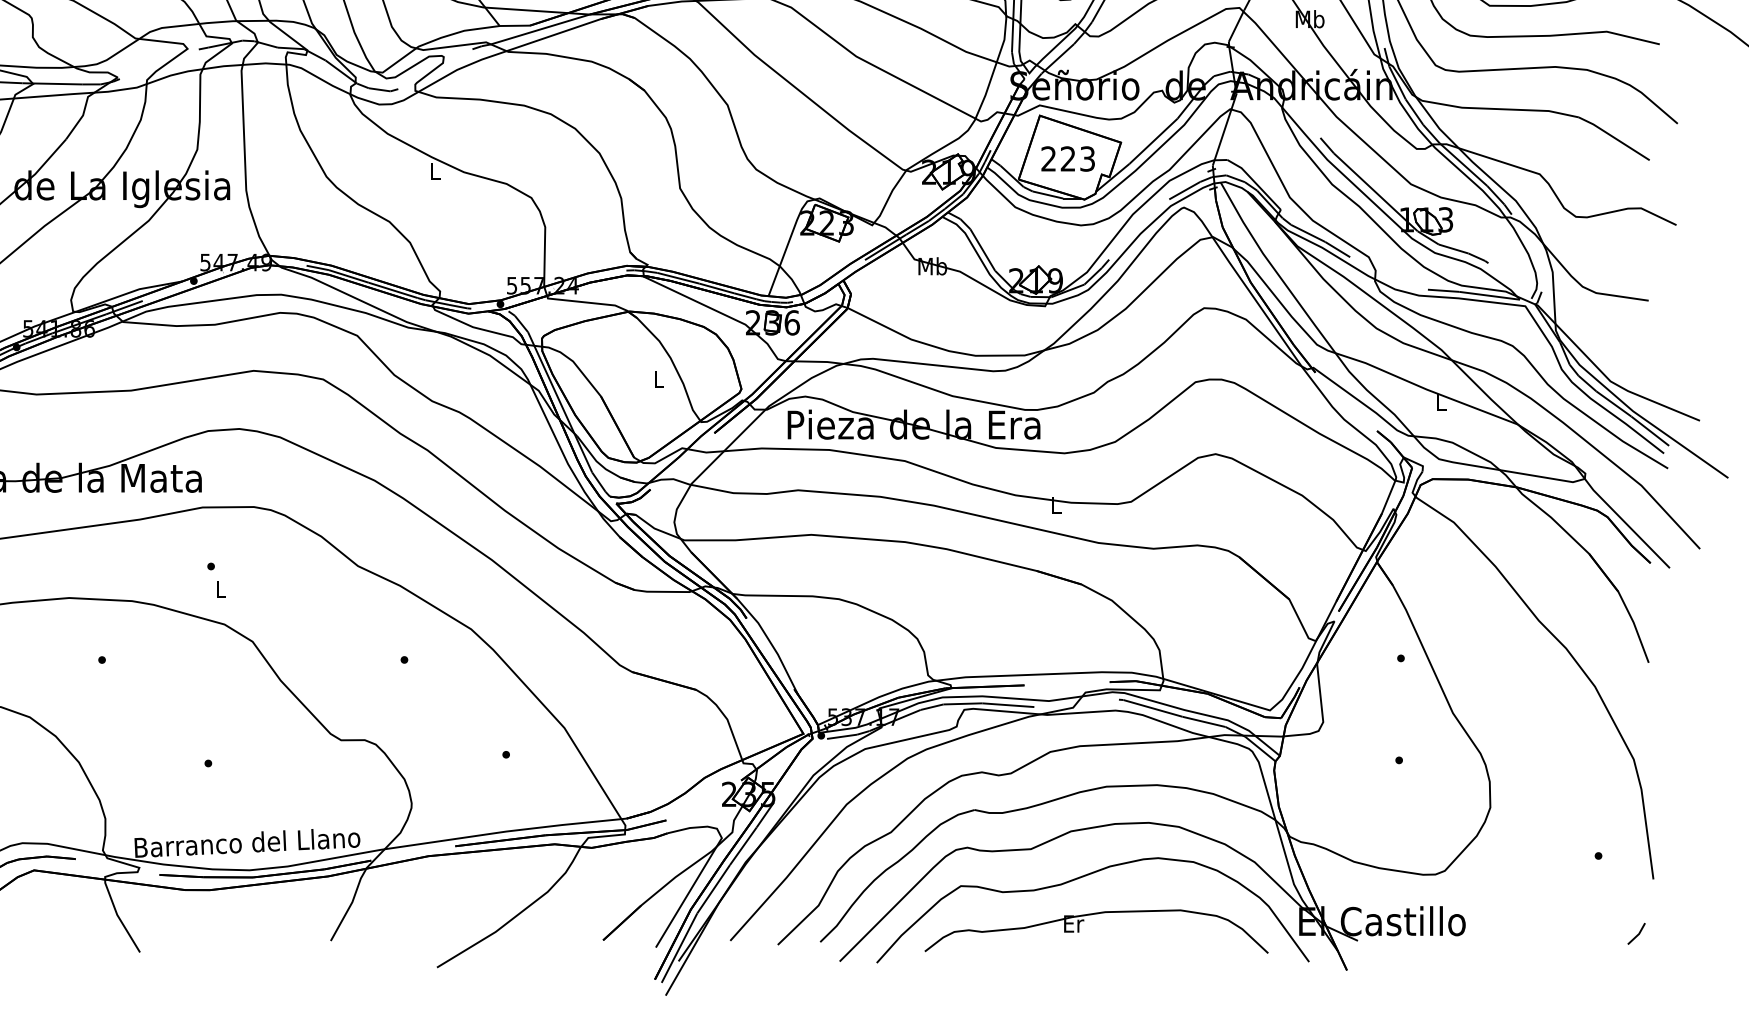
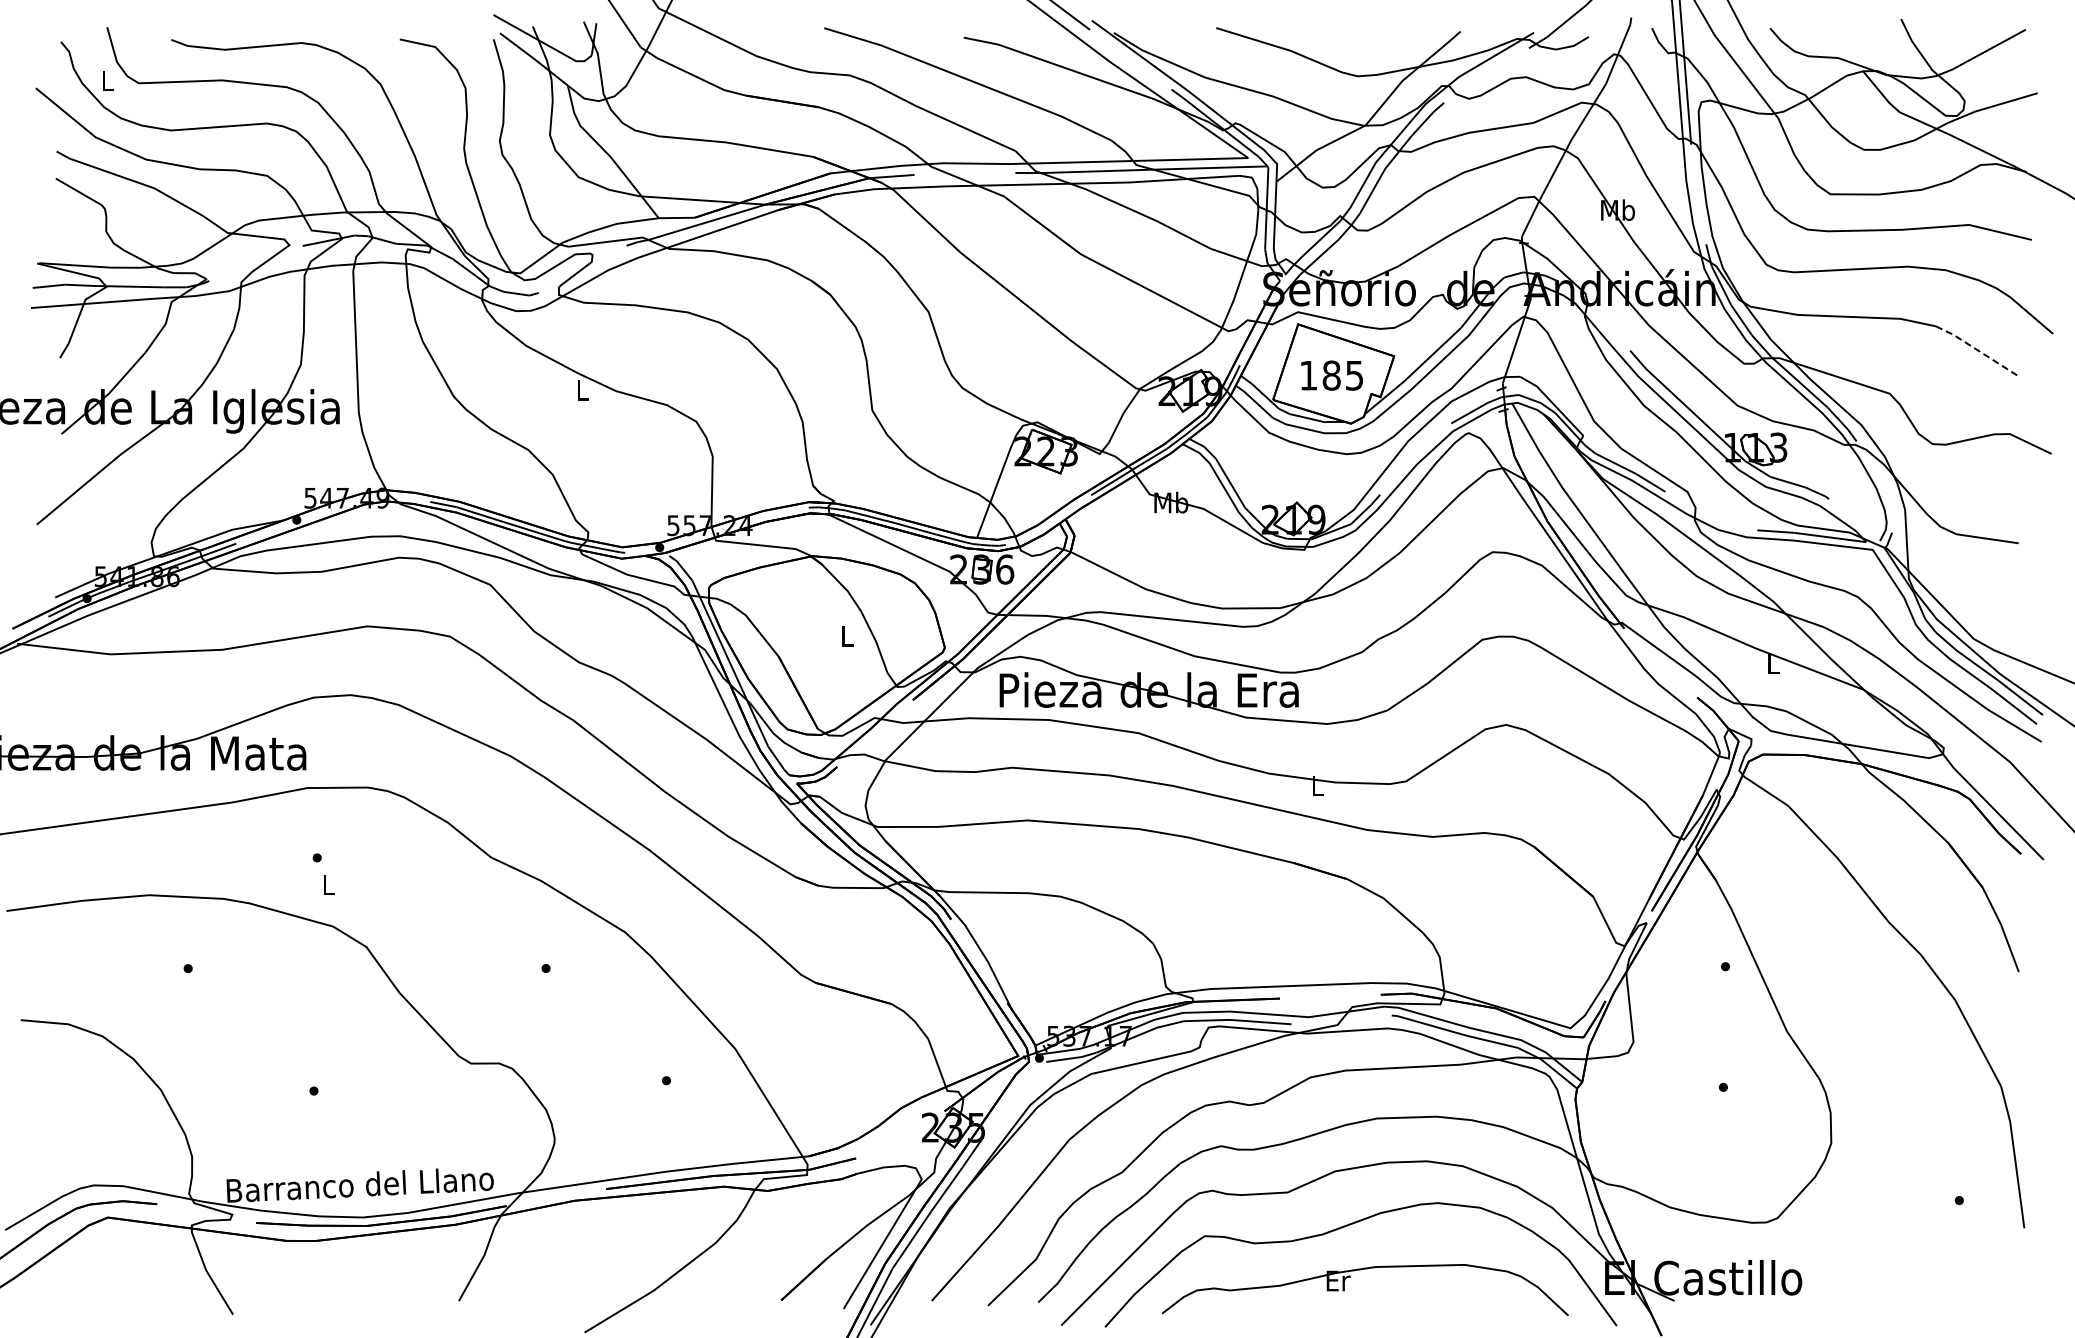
line: (1614, 137) -> (1978, 350), solid -> dashed
text: (1068, 158) -> (1331, 375), 223 -> 185
line: (1637, 934) -> (2005, 1293), removed

